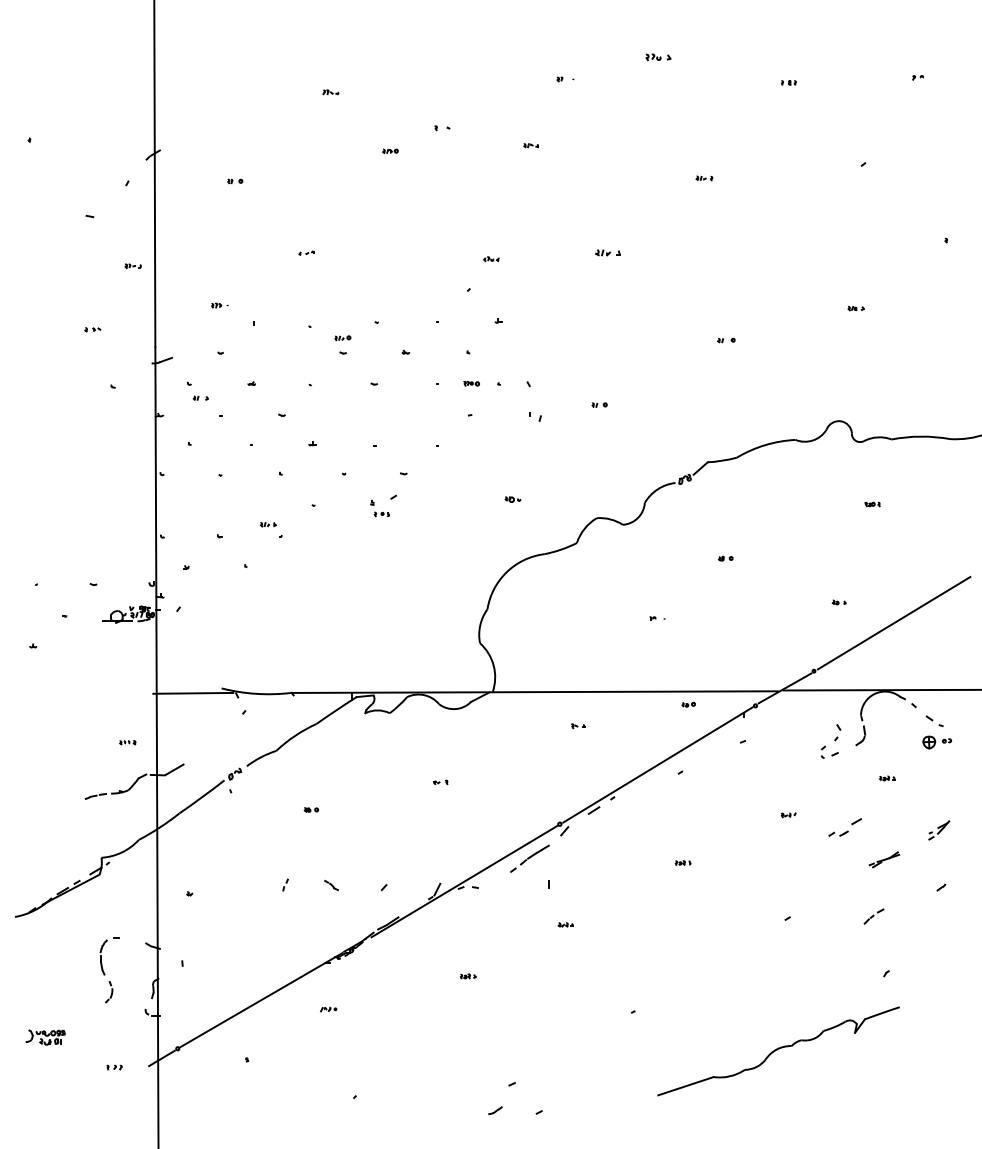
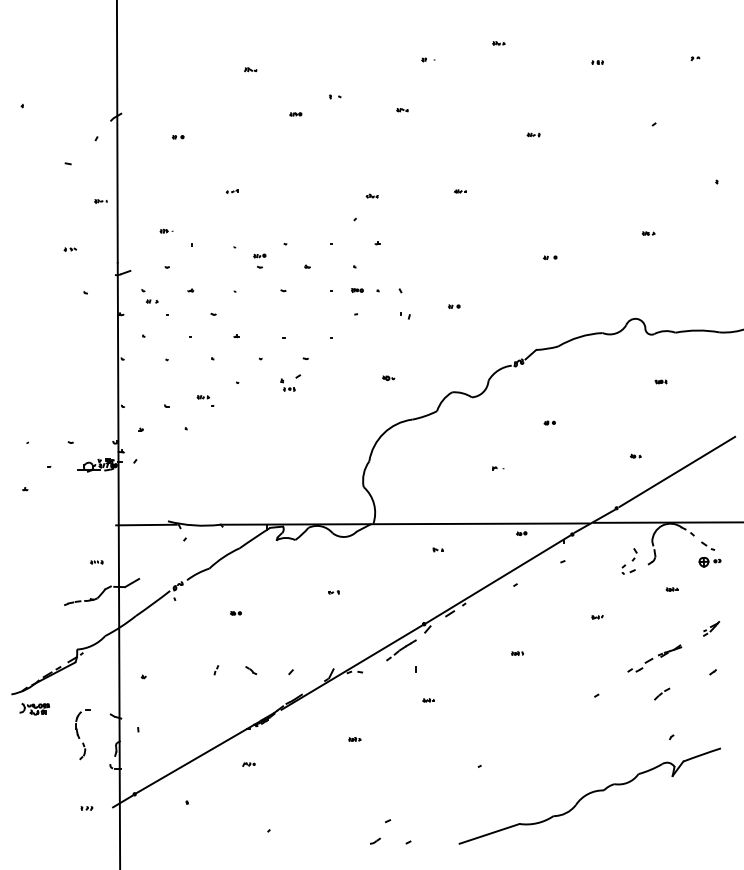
part: (658, 57) -> (498, 43), size x0.62
part: (607, 252) -> (460, 191), size x0.62
part: (845, 827) -> (640, 665), moved
part: (45, 1037) -> (34, 709), moved
part: (778, 1051) -> (589, 796), size x1.43

